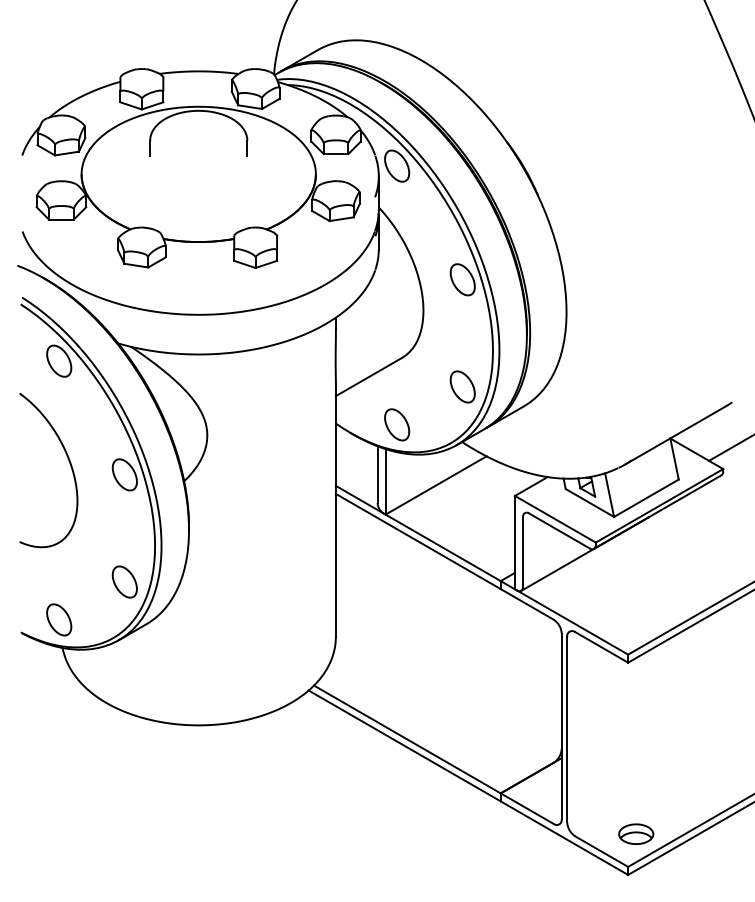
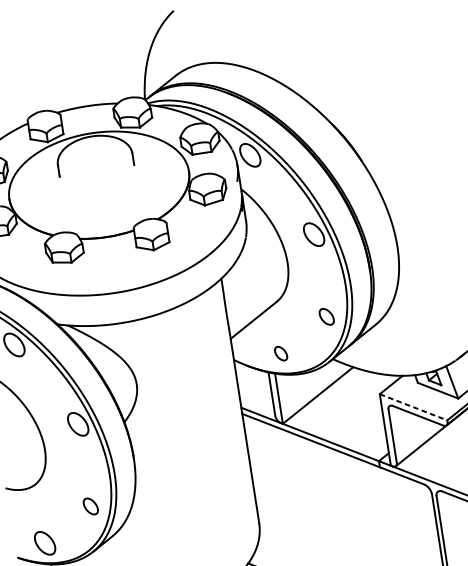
part: (462, 386) -> (326, 316), size x0.7
part: (397, 424) -> (281, 353), size x0.6
line: (555, 519) -> (413, 407), solid -> dashed
part: (124, 581) -> (90, 506), size x0.7

